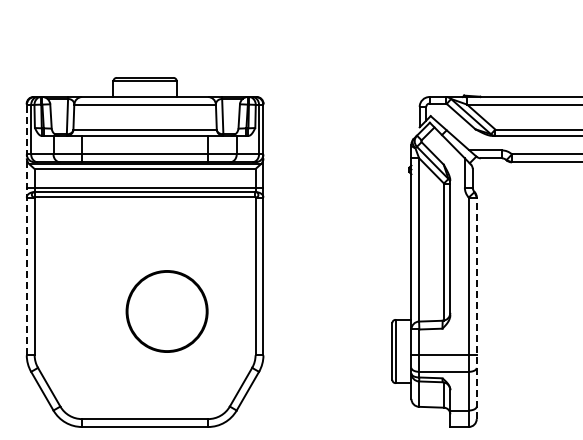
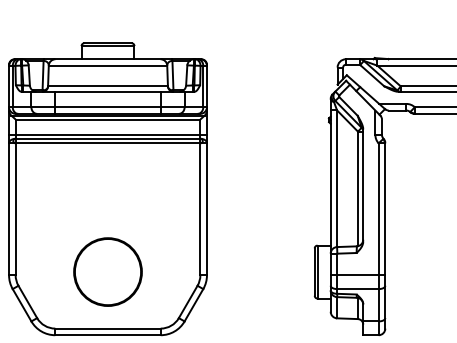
line: (26, 229) -> (8, 170), dashed -> solid
line: (476, 307) -> (385, 235), dashed -> solid
circle: (166, 311) -> (107, 272), moved

